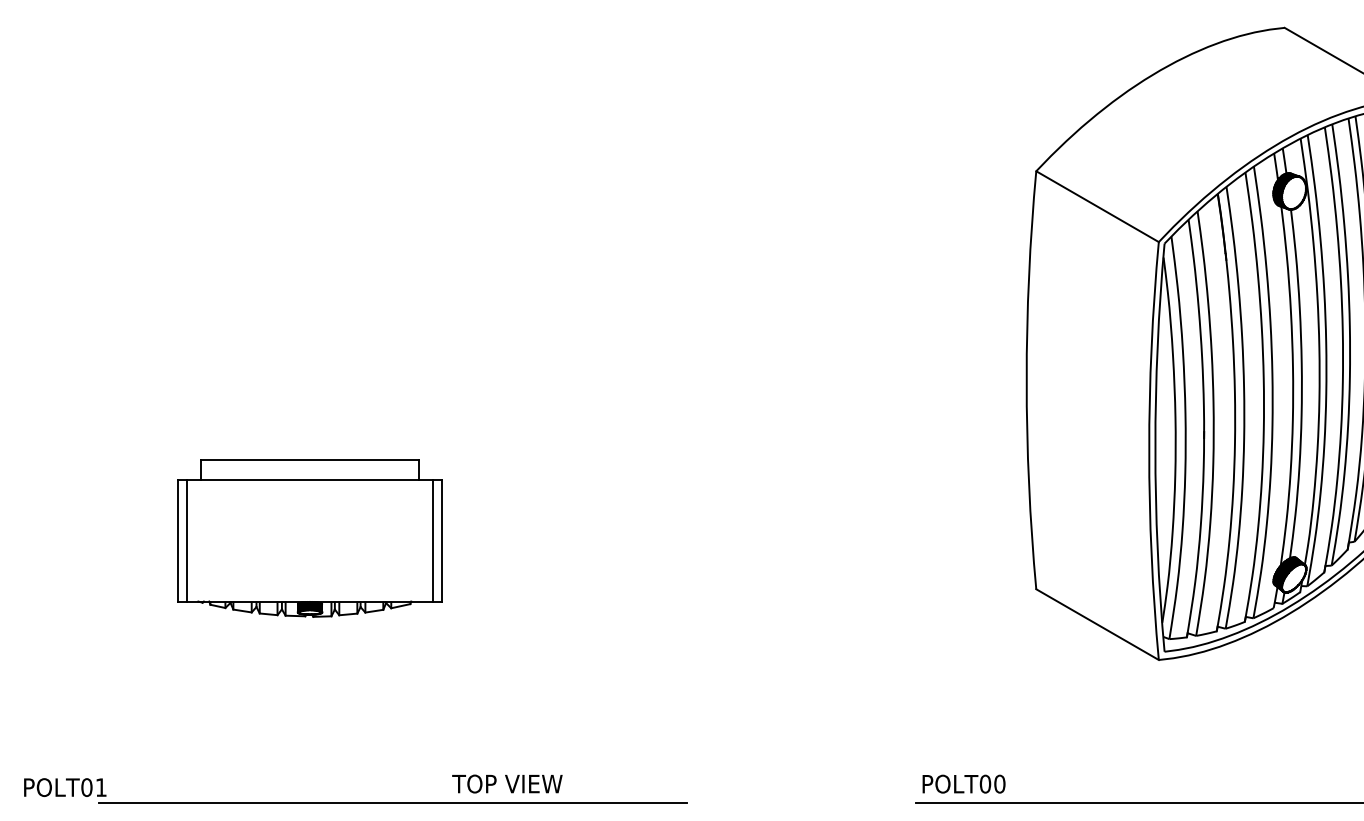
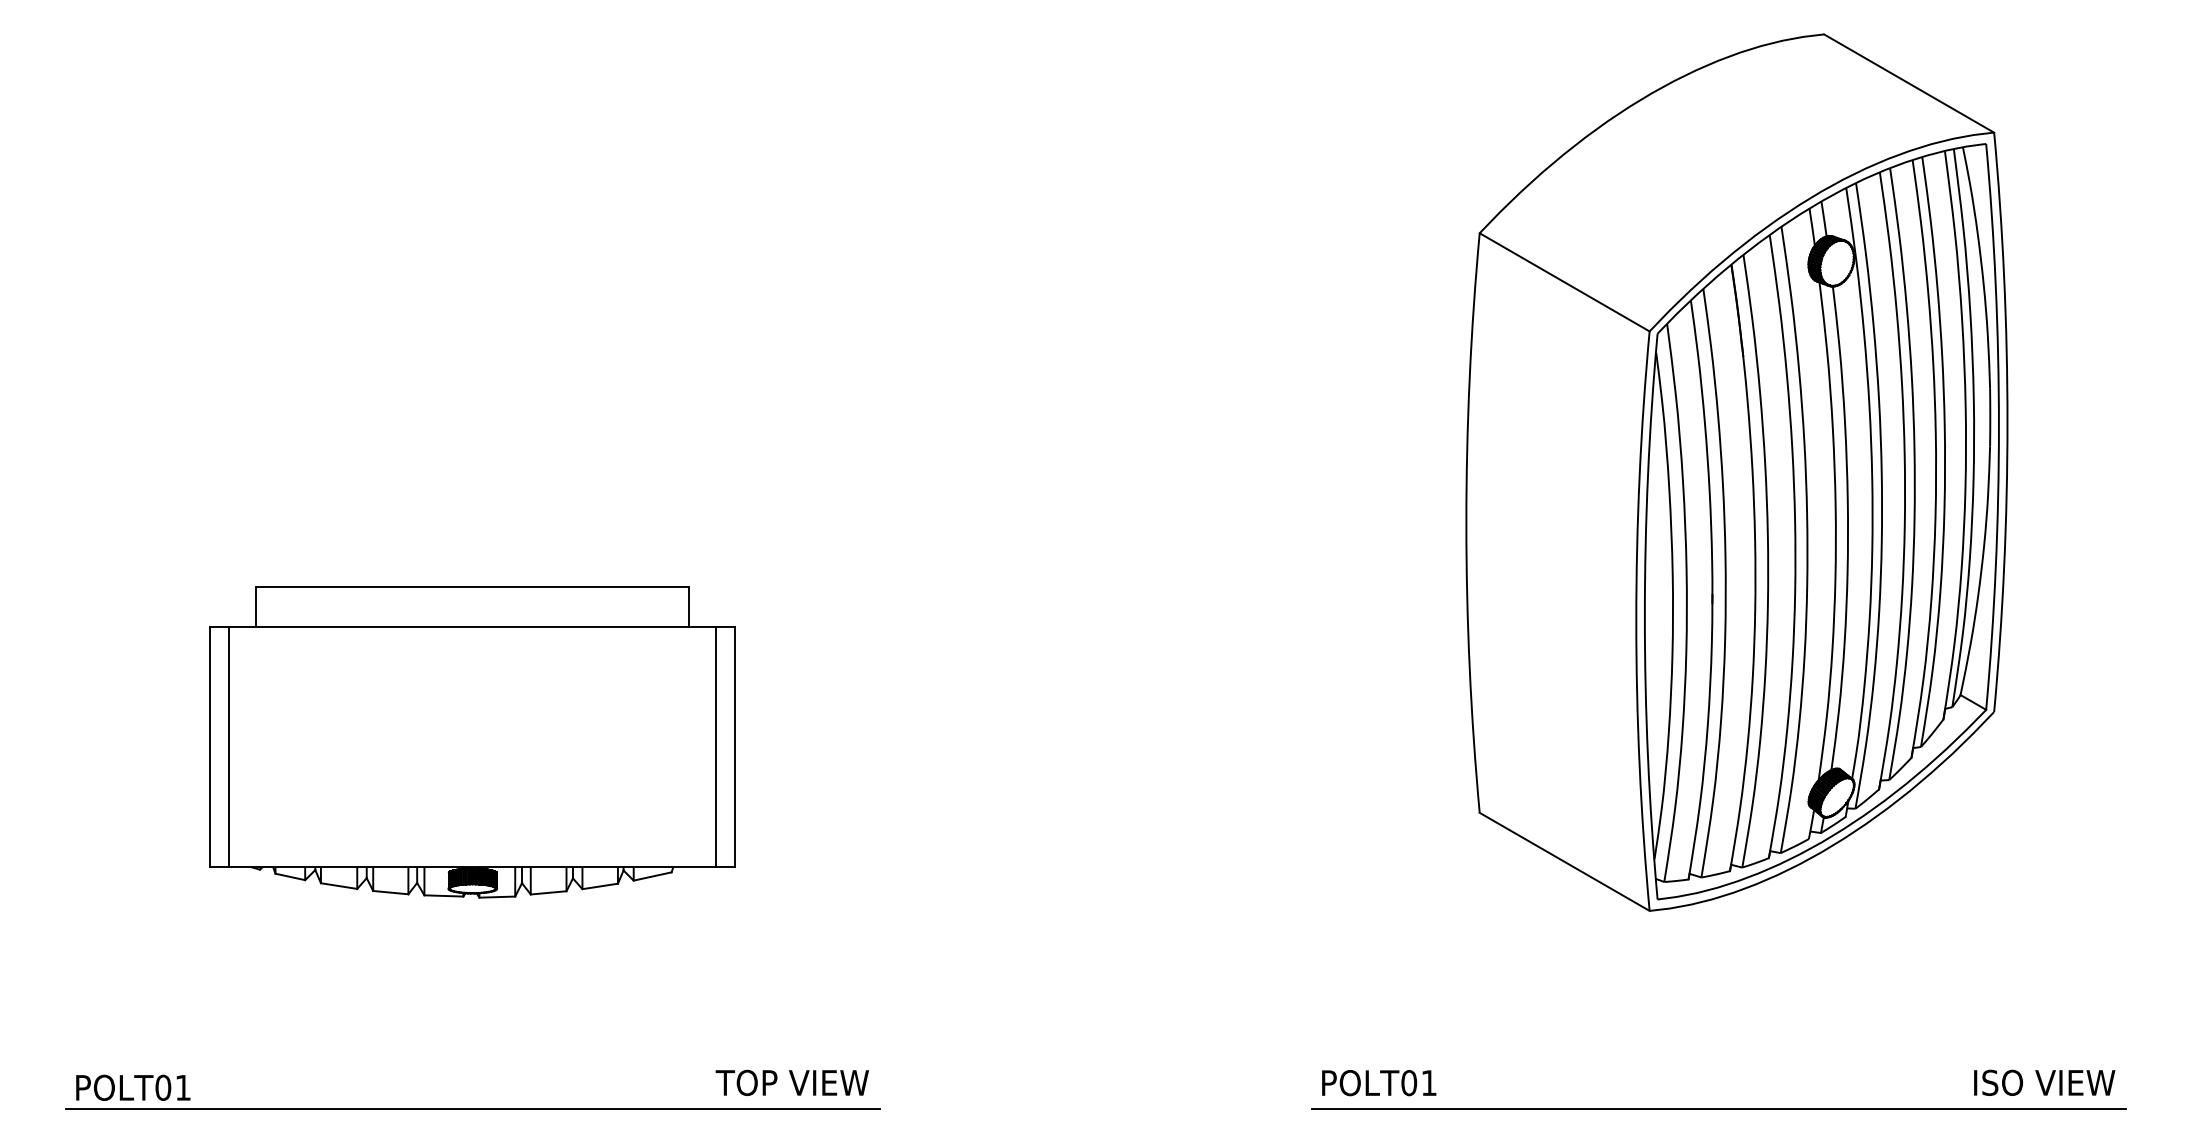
part: (309, 538) -> (472, 742), size x1.43
text: (506, 783) -> (791, 1082), moved
text: (1000, 784) -> (1429, 1083), POLT00 -> POLT01
line: (392, 802) -> (472, 1108), moved

